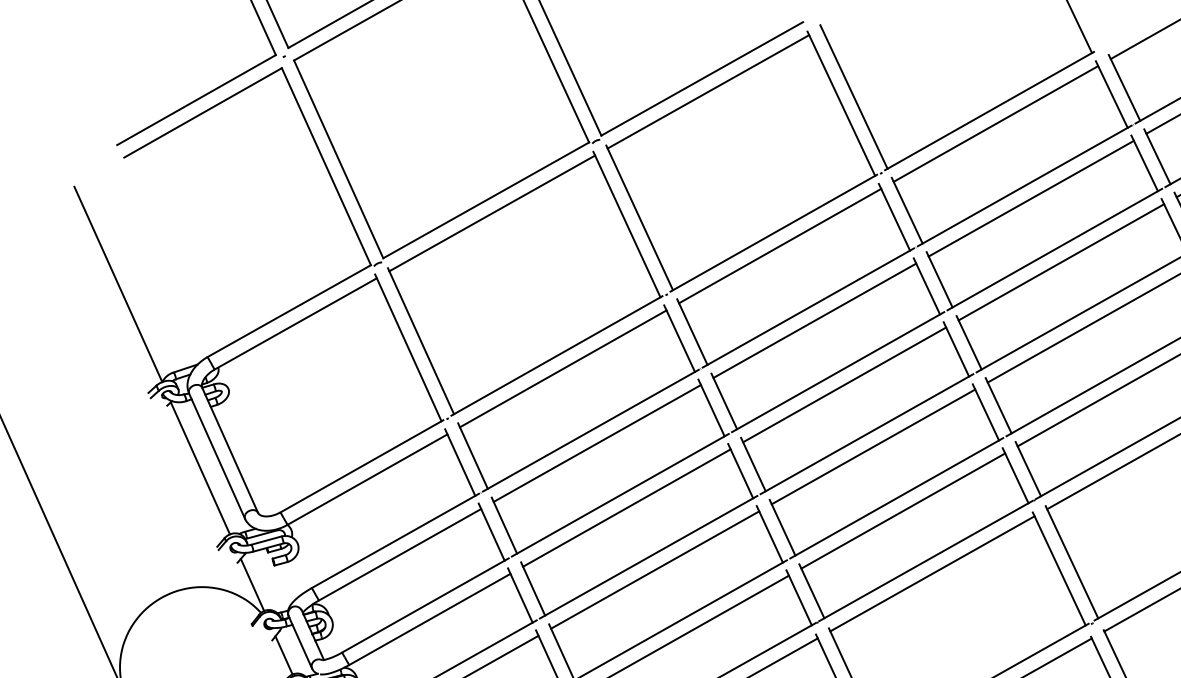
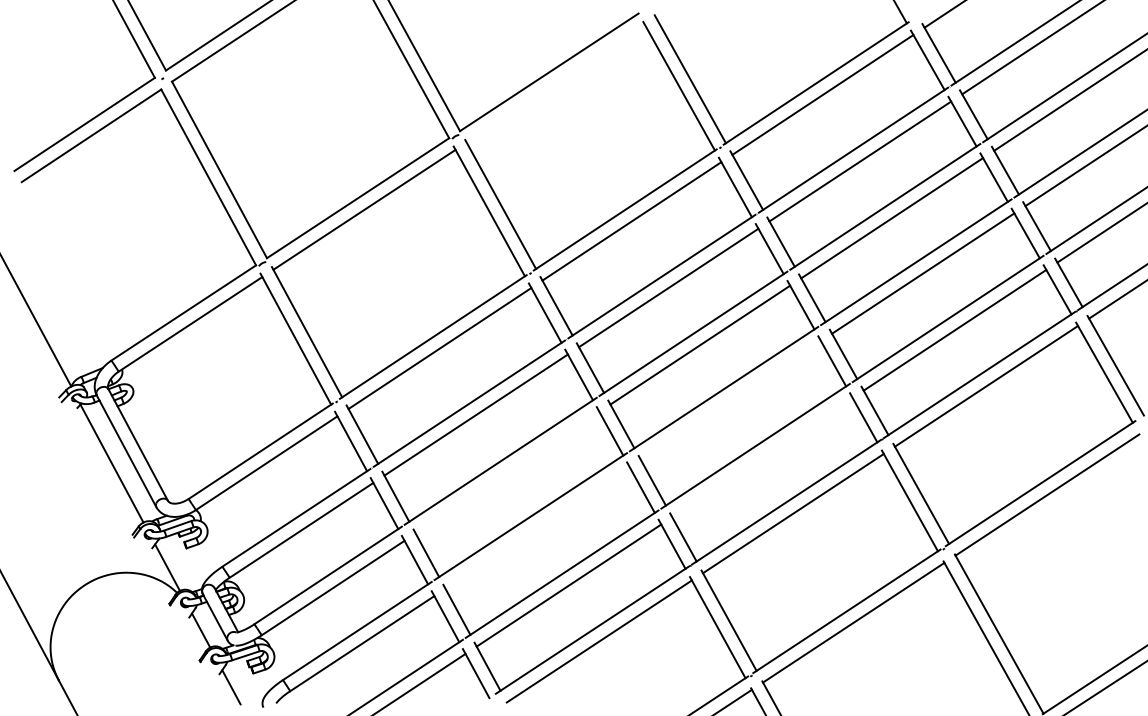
line: (708, 91) -> (555, 83), removed
line: (873, 446) -> (730, 400), removed
line: (626, 507) -> (507, 472), removed
line: (903, 510) -> (762, 457), removed
line: (655, 569) -> (537, 527), removed

